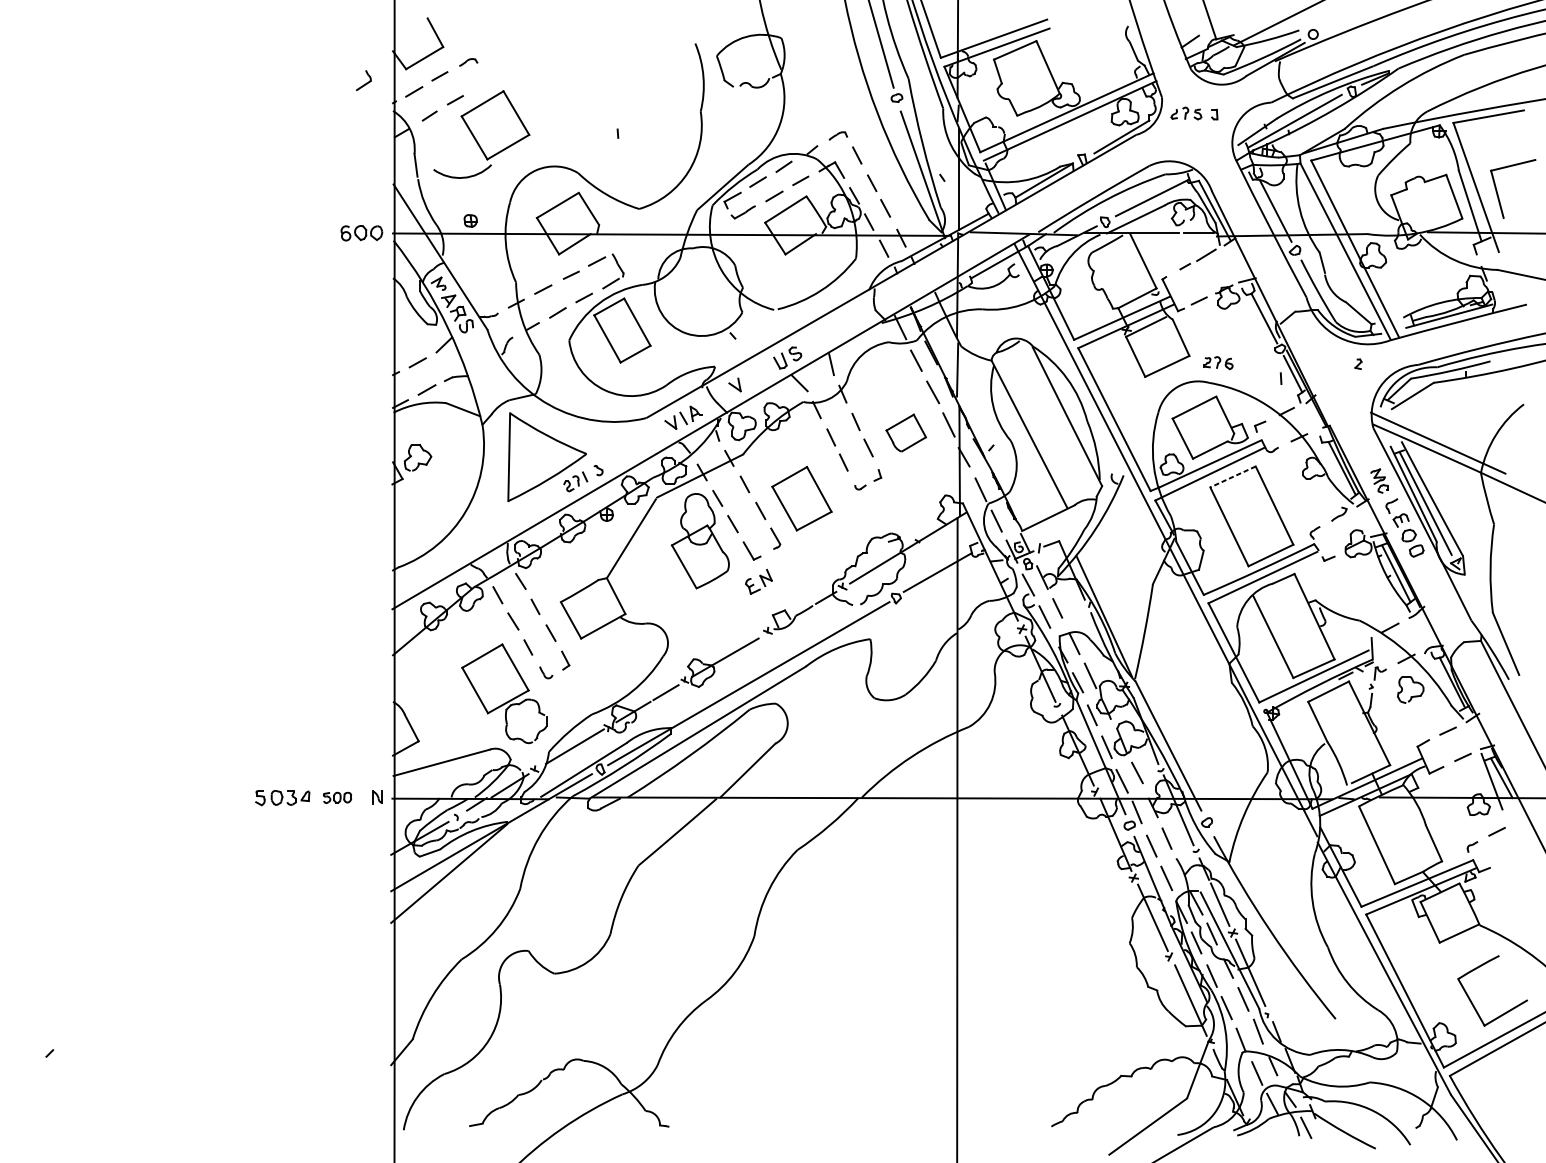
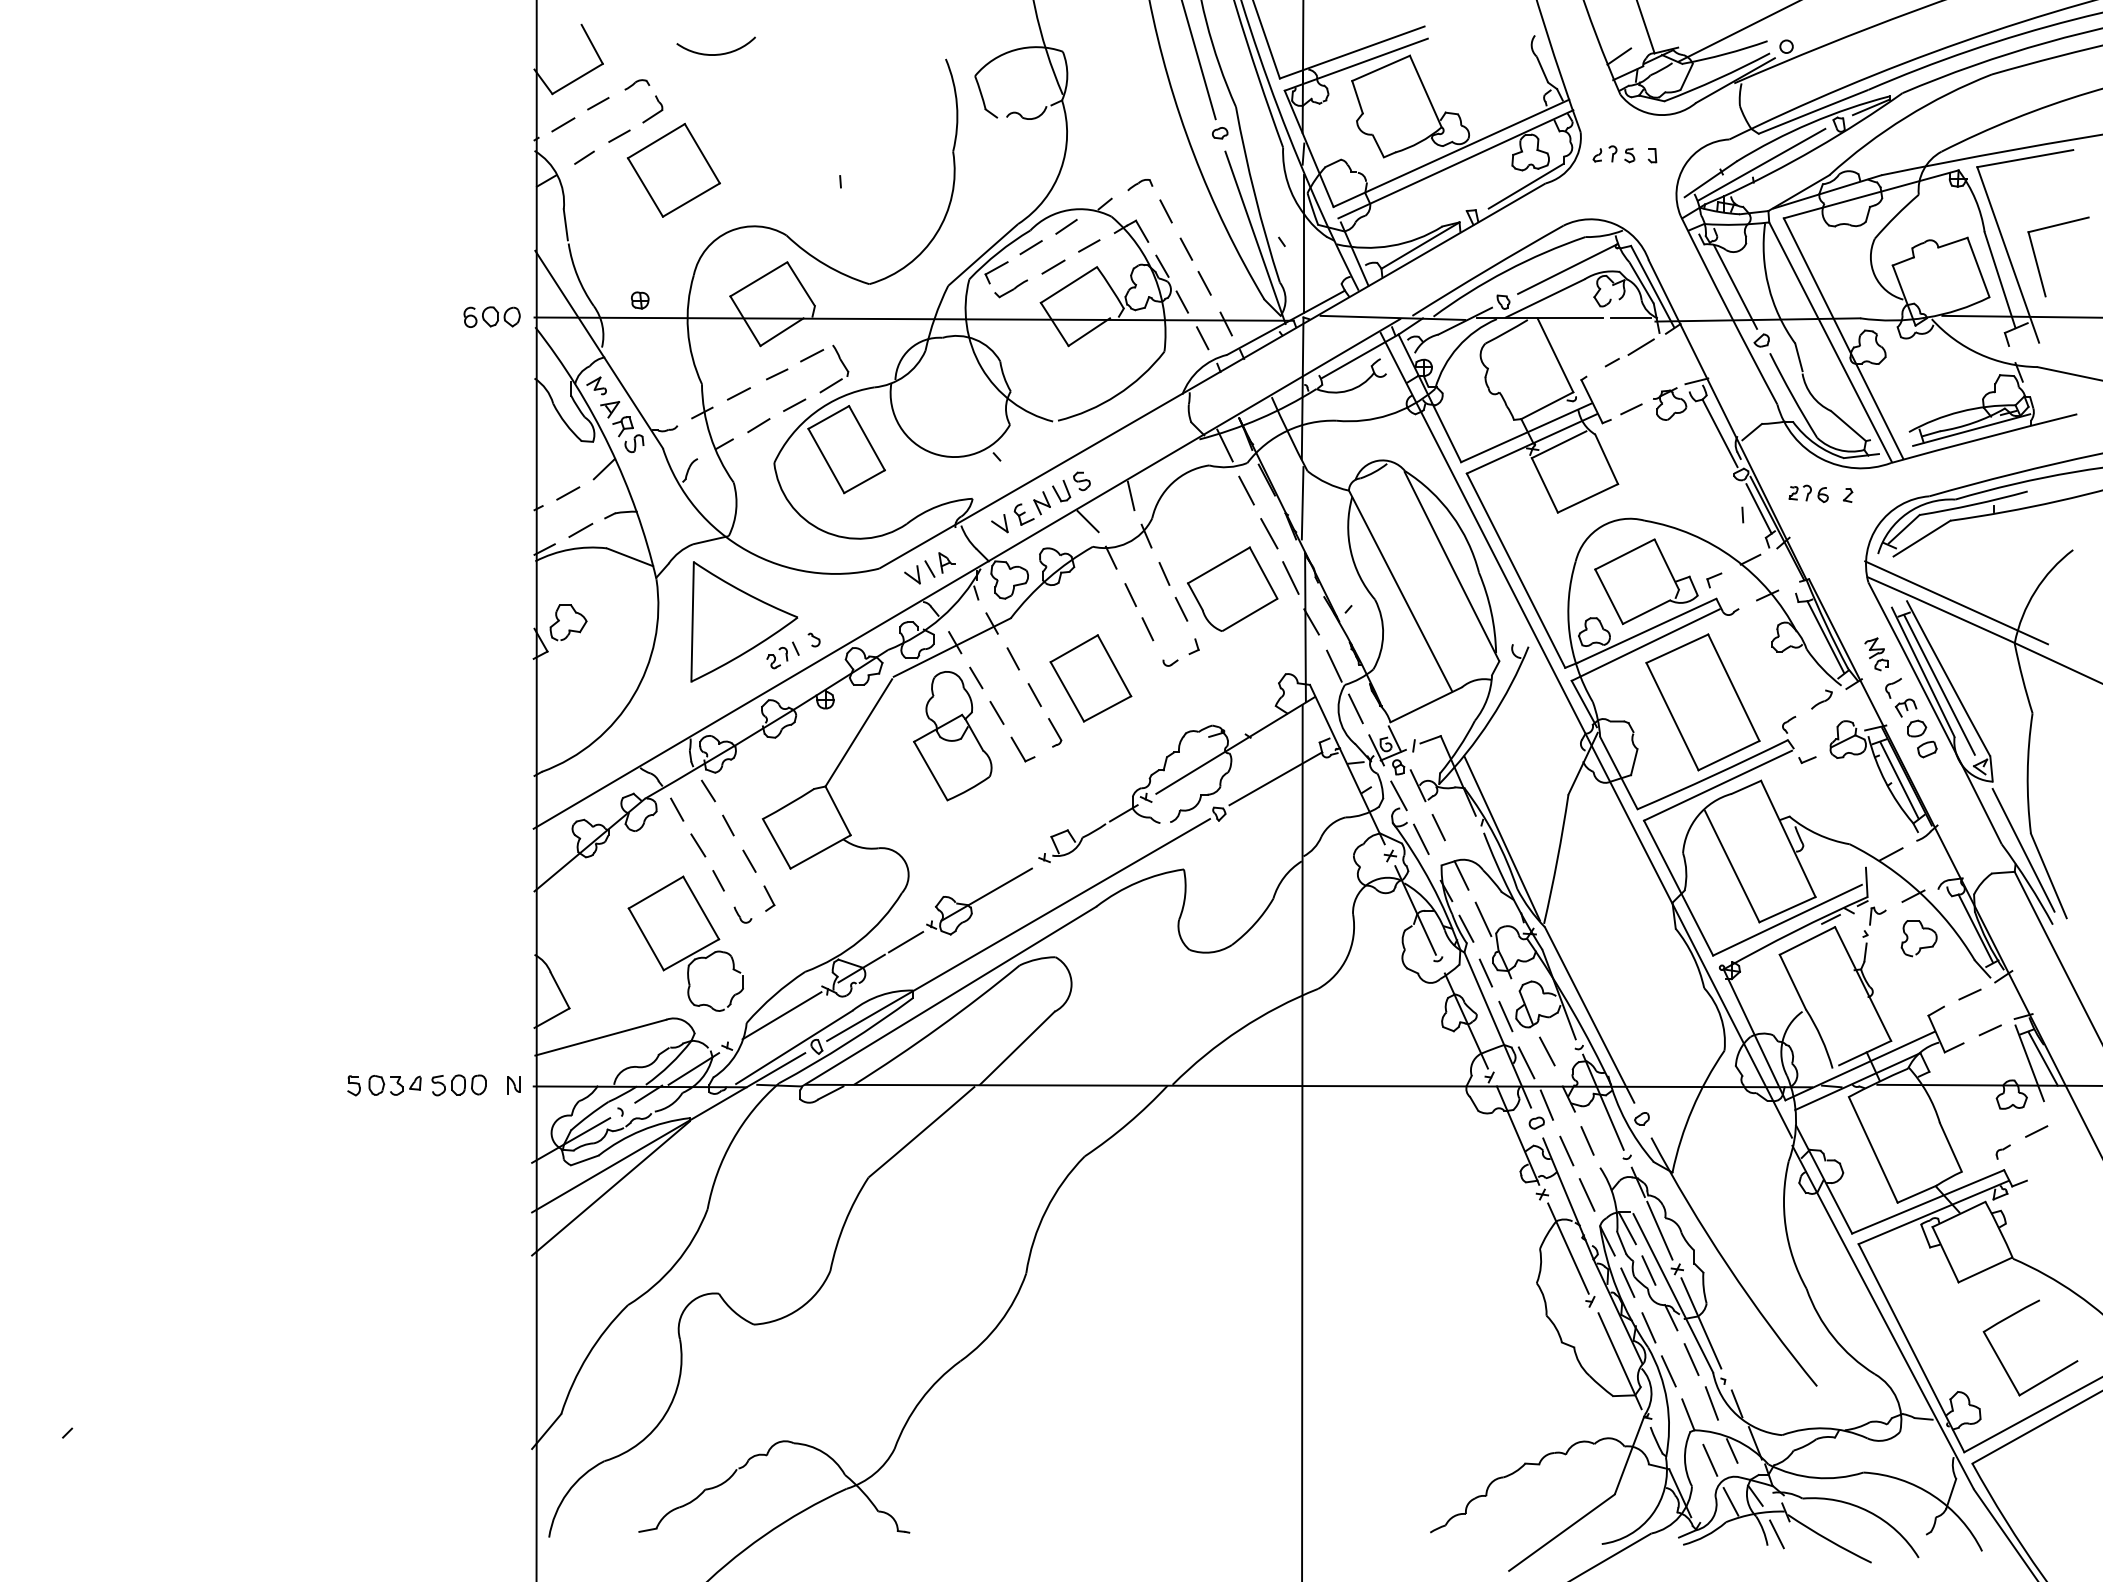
part: (363, 80) -> (652, 109), moved
arc: (463, 176) -> (717, 53), moved
part: (1218, 362) -> (1808, 493), moved
part: (906, 432) -> (1232, 588), size x1.67
line: (1232, 476) -> (1676, 648), dashed -> solid
part: (758, 581) -> (1031, 508), moved
line: (1487, 624) -> (2023, 849), added
part: (337, 797) -> (458, 1085), size x1.43

